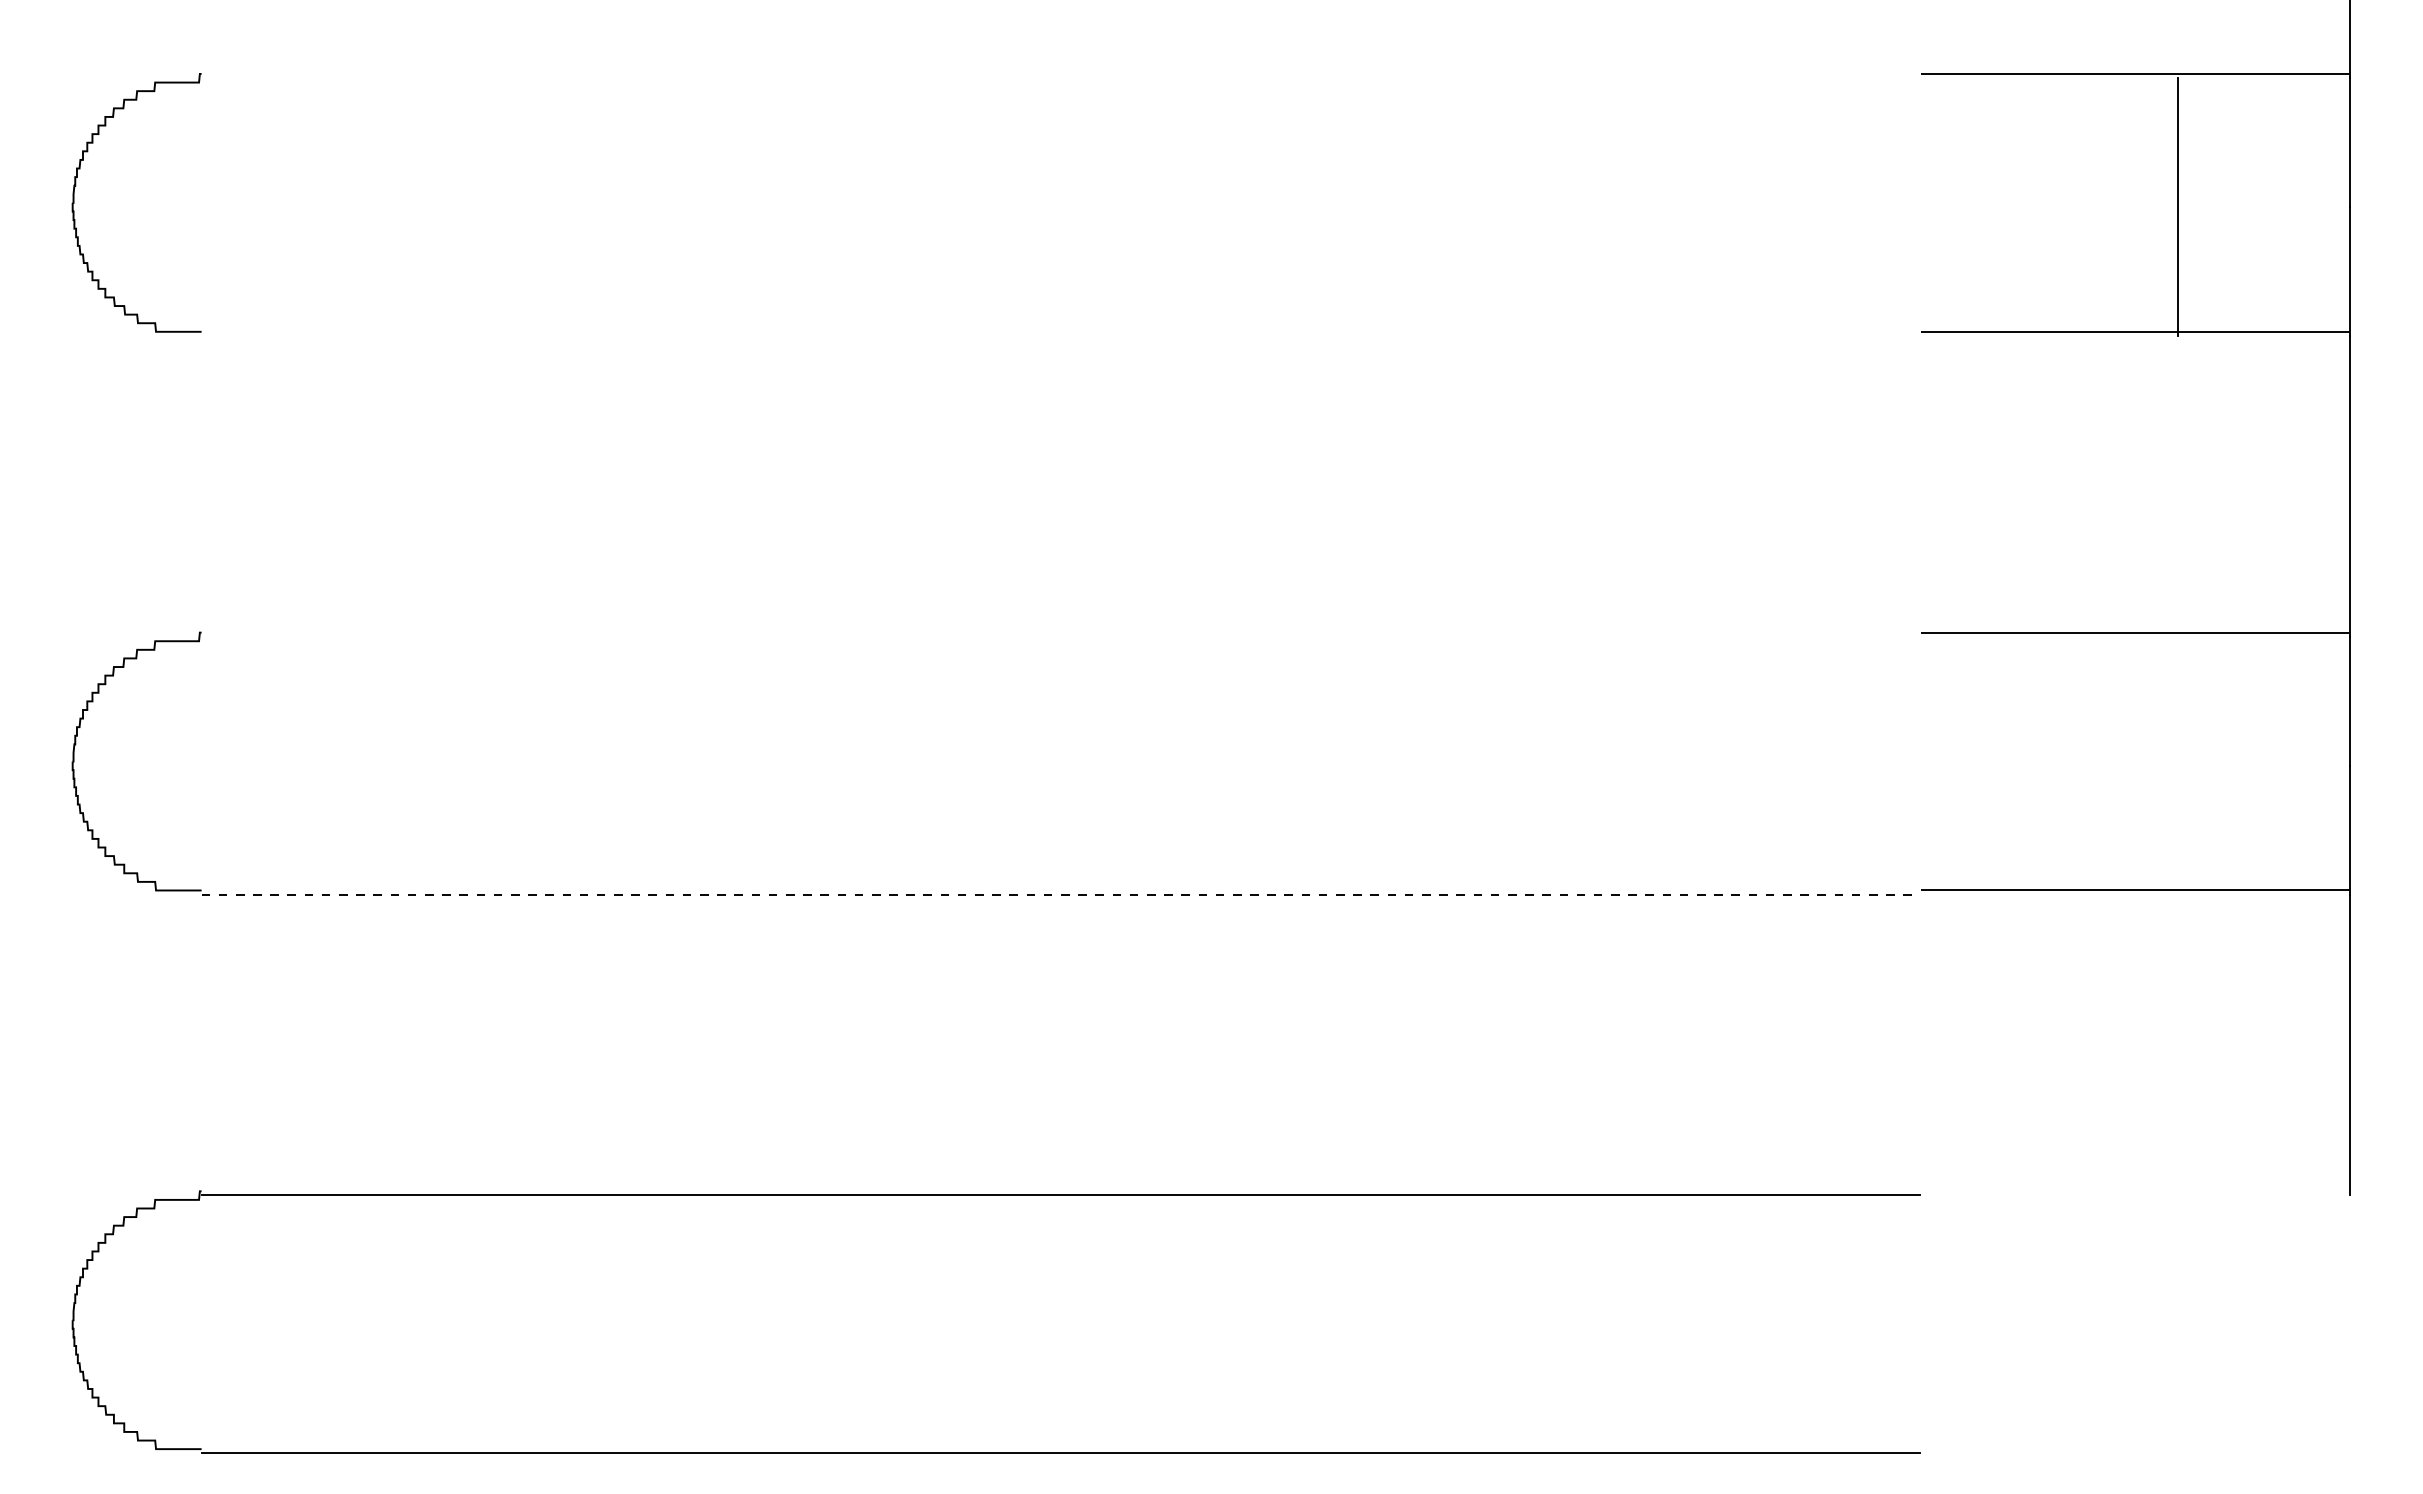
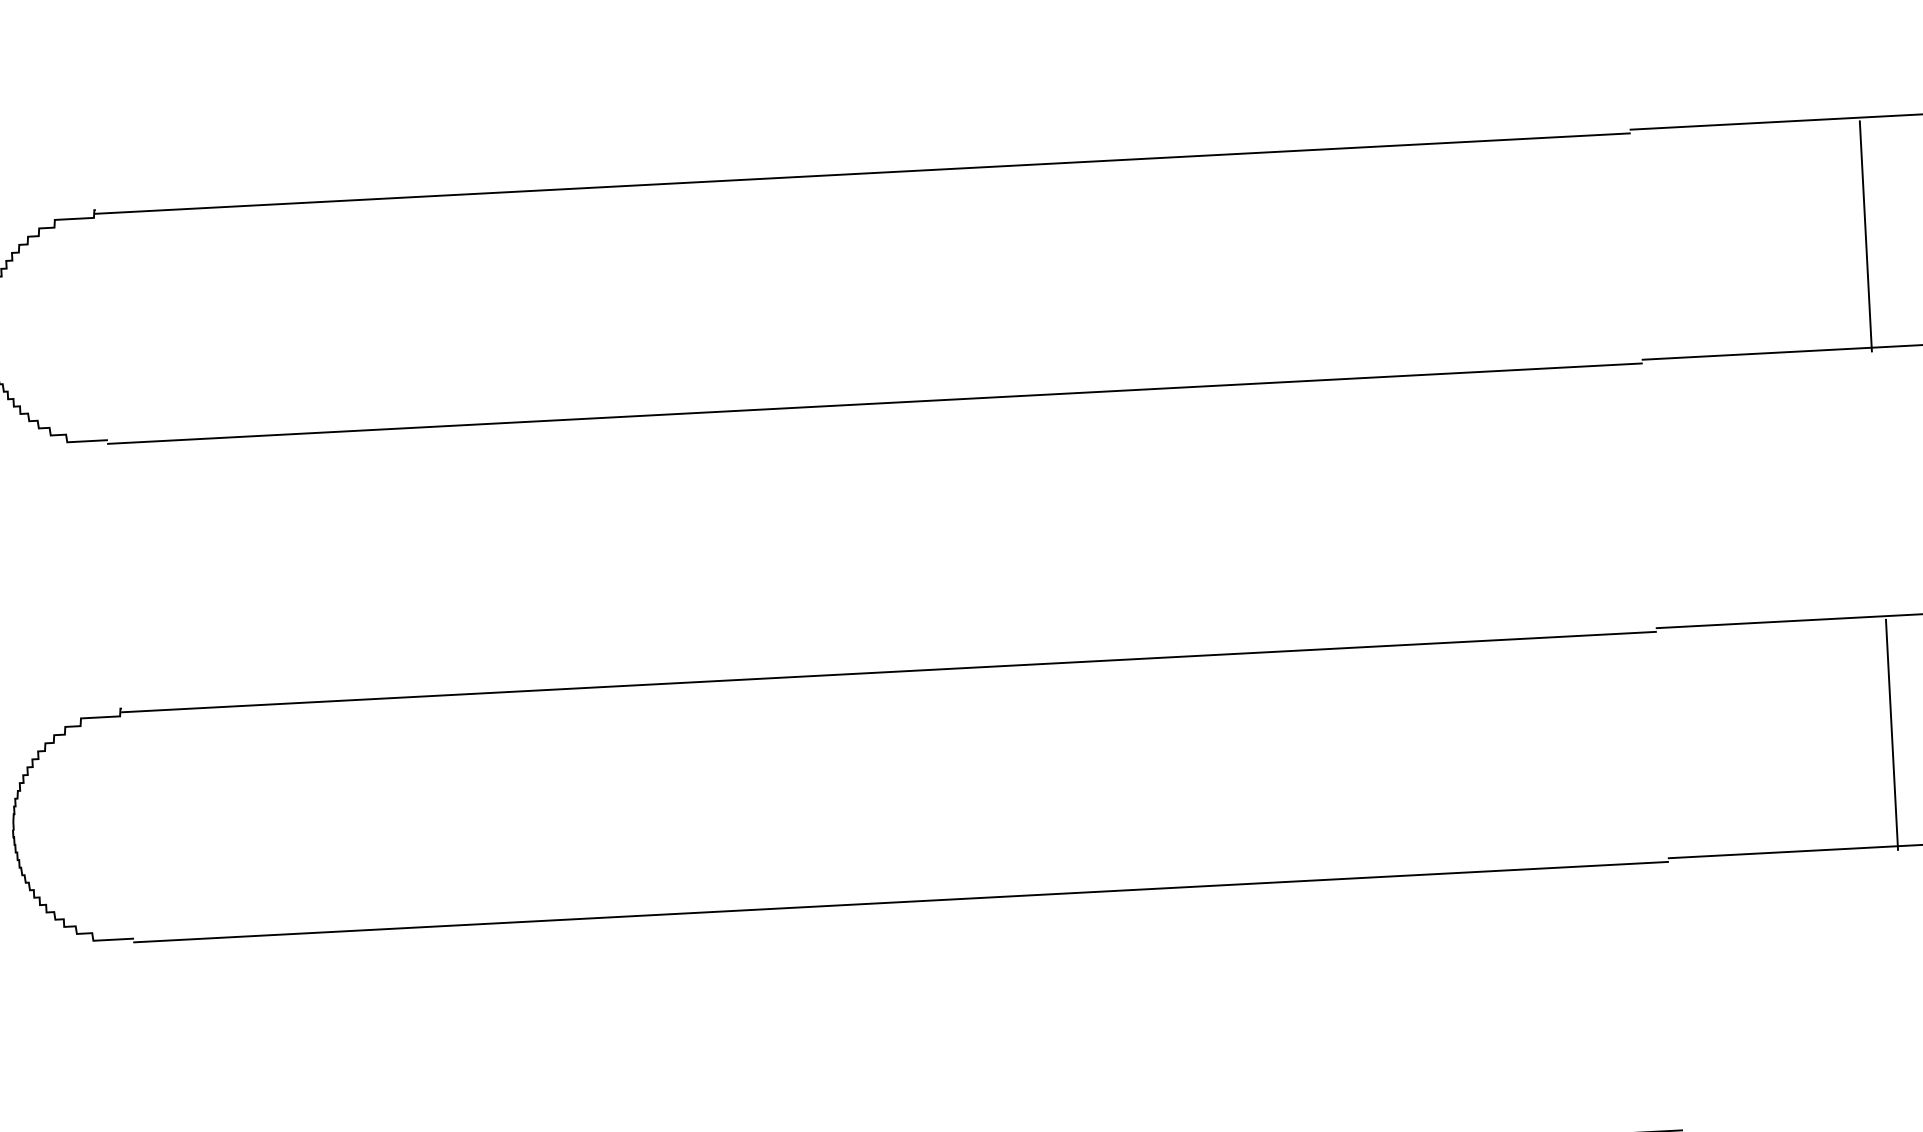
line: (1060, 78) -> (862, 173), added
line: (1060, 335) -> (874, 403), added
line: (1060, 636) -> (888, 671), added
line: (2178, 765) -> (1892, 734), added
line: (1061, 894) -> (901, 902), dashed -> solid

